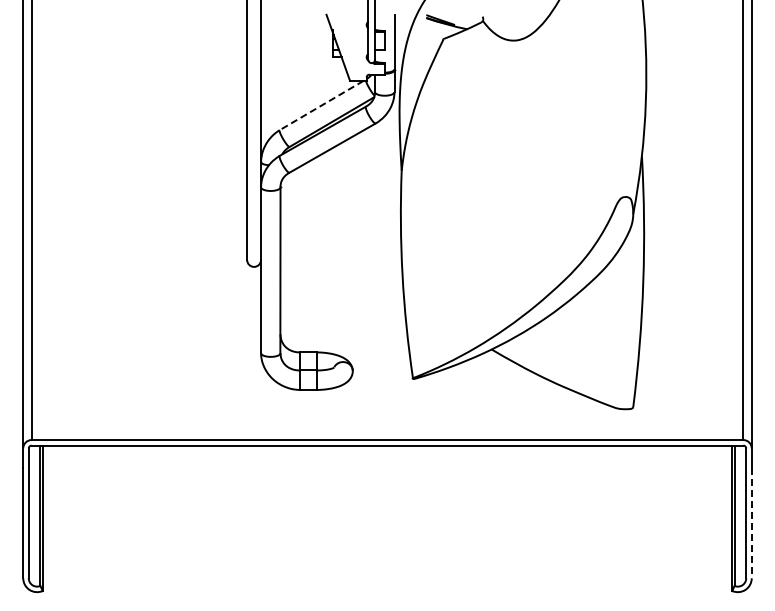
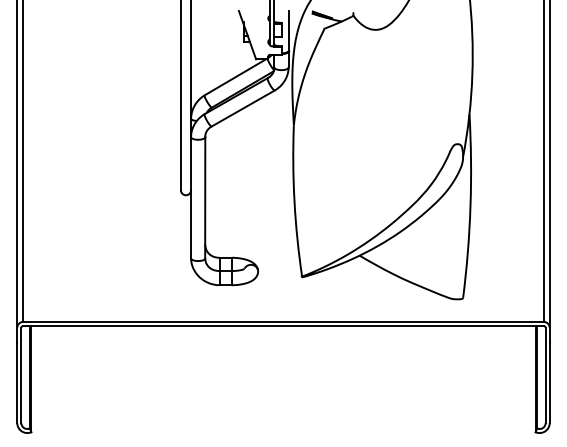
line: (321, 105) -> (235, 77), dashed -> solid
line: (751, 523) -> (549, 382), dashed -> solid

